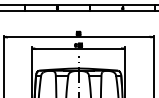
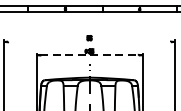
line: (78, 37) -> (89, 42), removed
line: (79, 48) -> (90, 54), solid -> dashed

